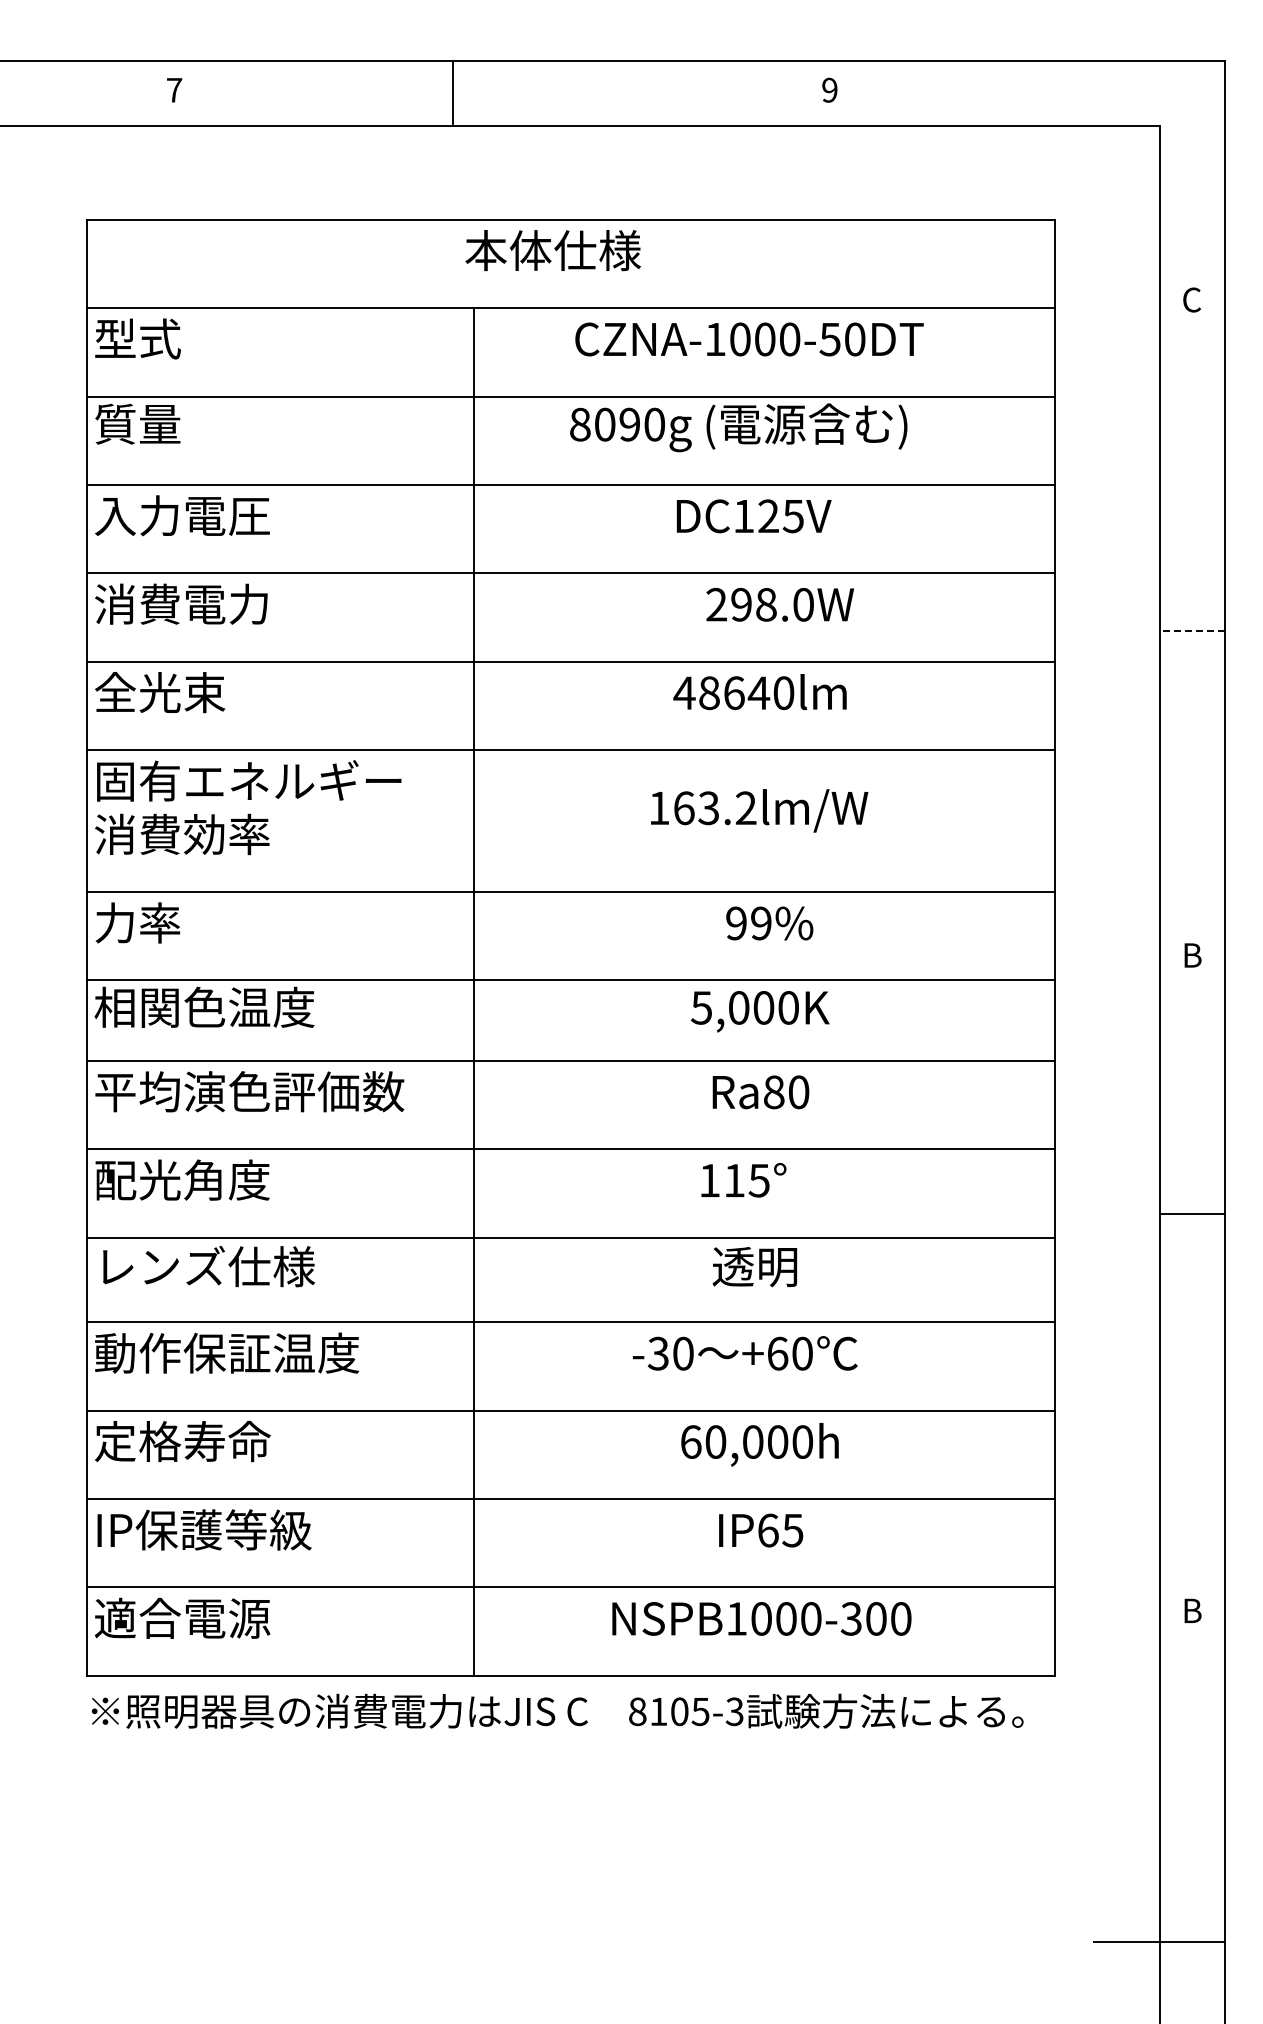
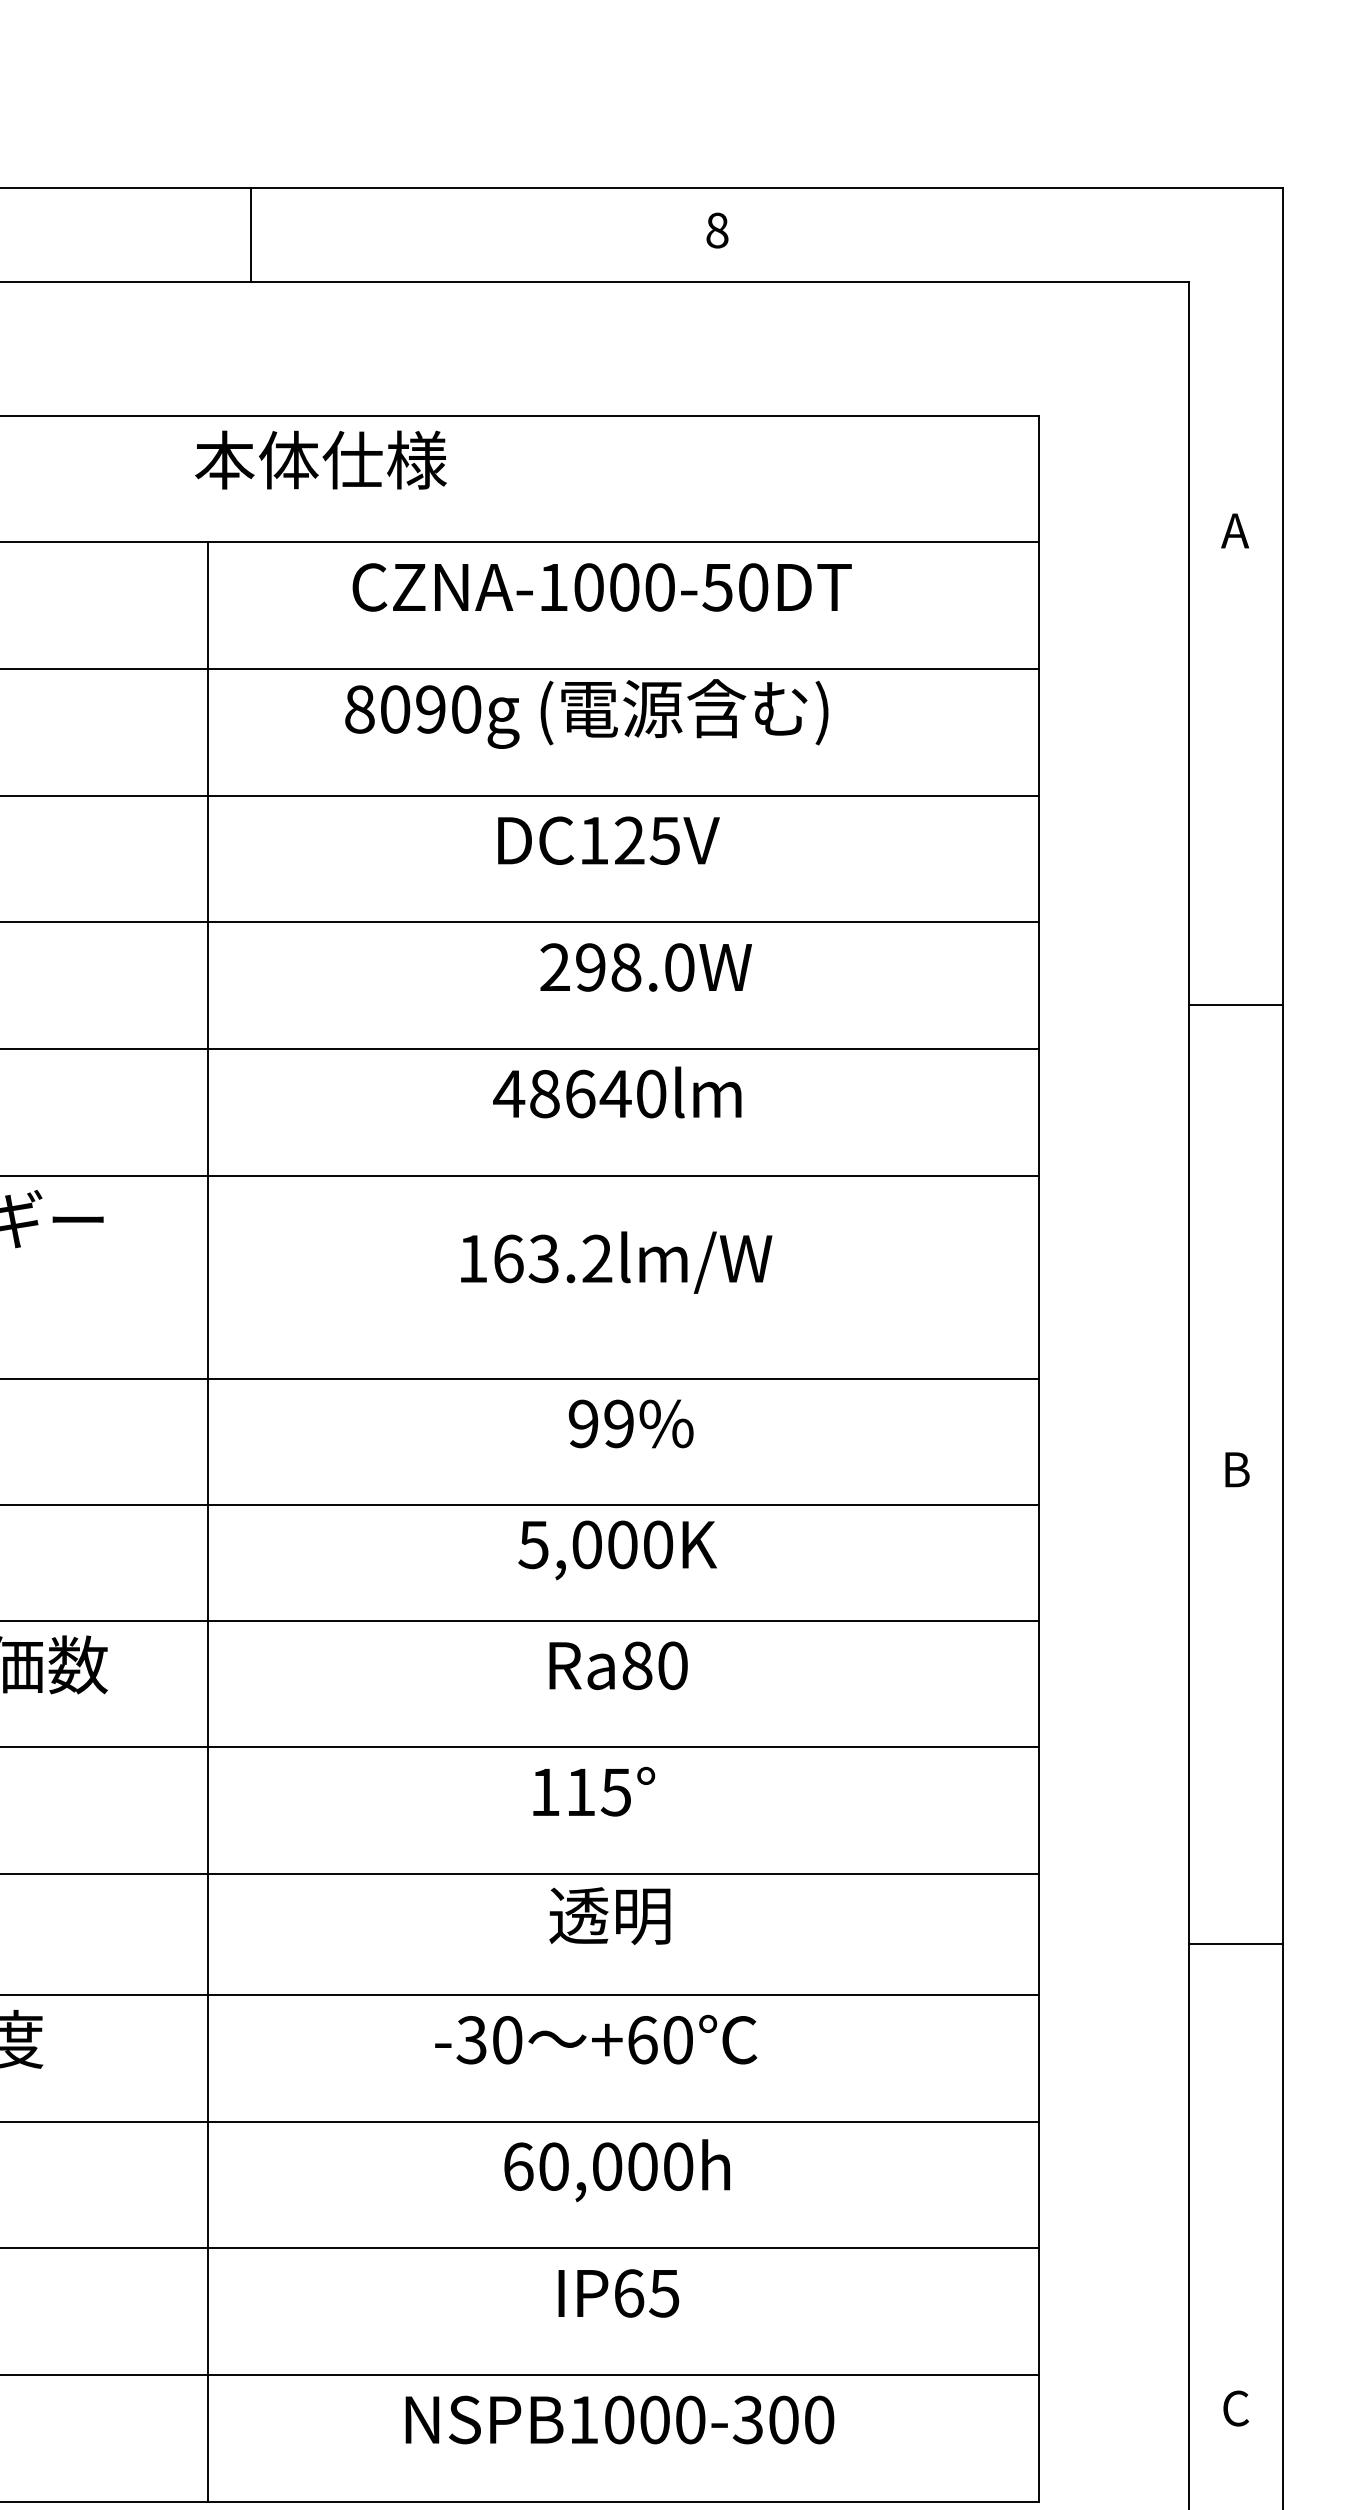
text: (829, 89) -> (716, 229), 9 -> 8
line: (453, 93) -> (251, 235), moved
text: (1191, 299) -> (1235, 530), C -> A
line: (1192, 630) -> (1236, 1004), dashed -> solid
line: (1192, 1214) -> (1236, 1943), moved
text: (1192, 1610) -> (1236, 2407), B -> C

